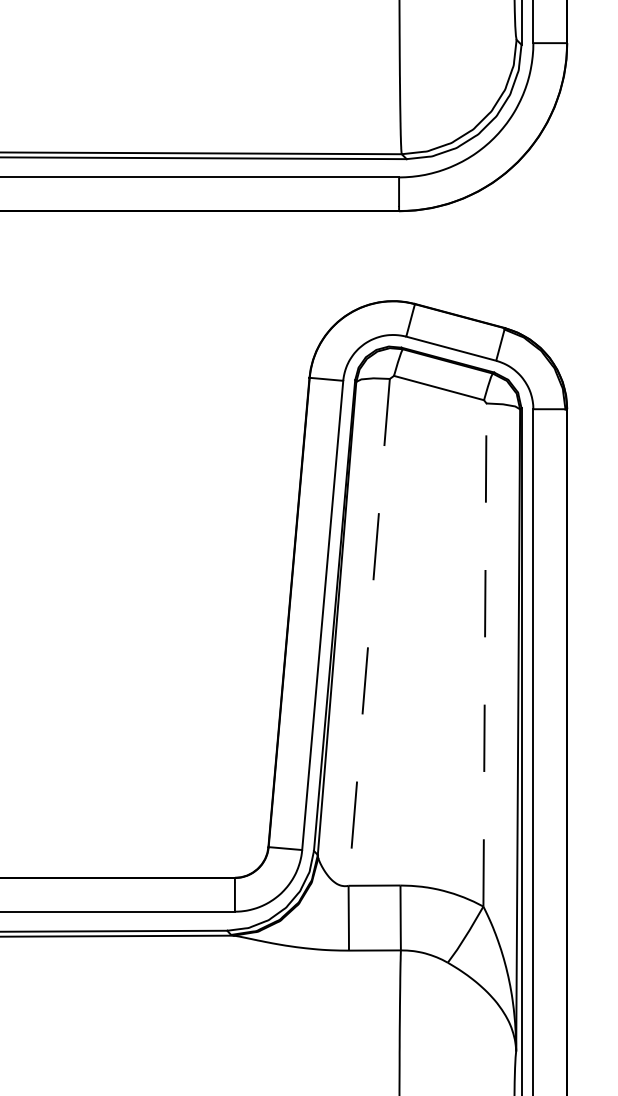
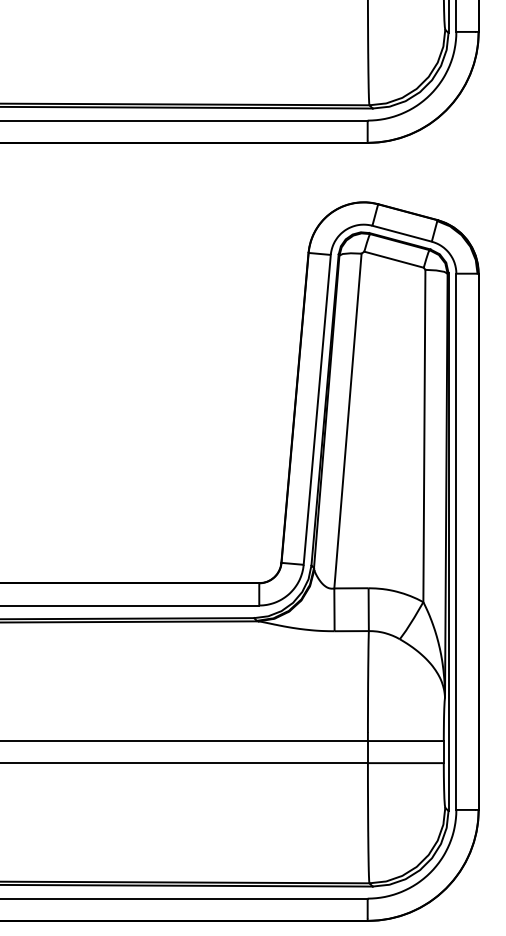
line: (368, 633) -> (347, 421), dashed -> solid
line: (485, 654) -> (424, 435), dashed -> solid

